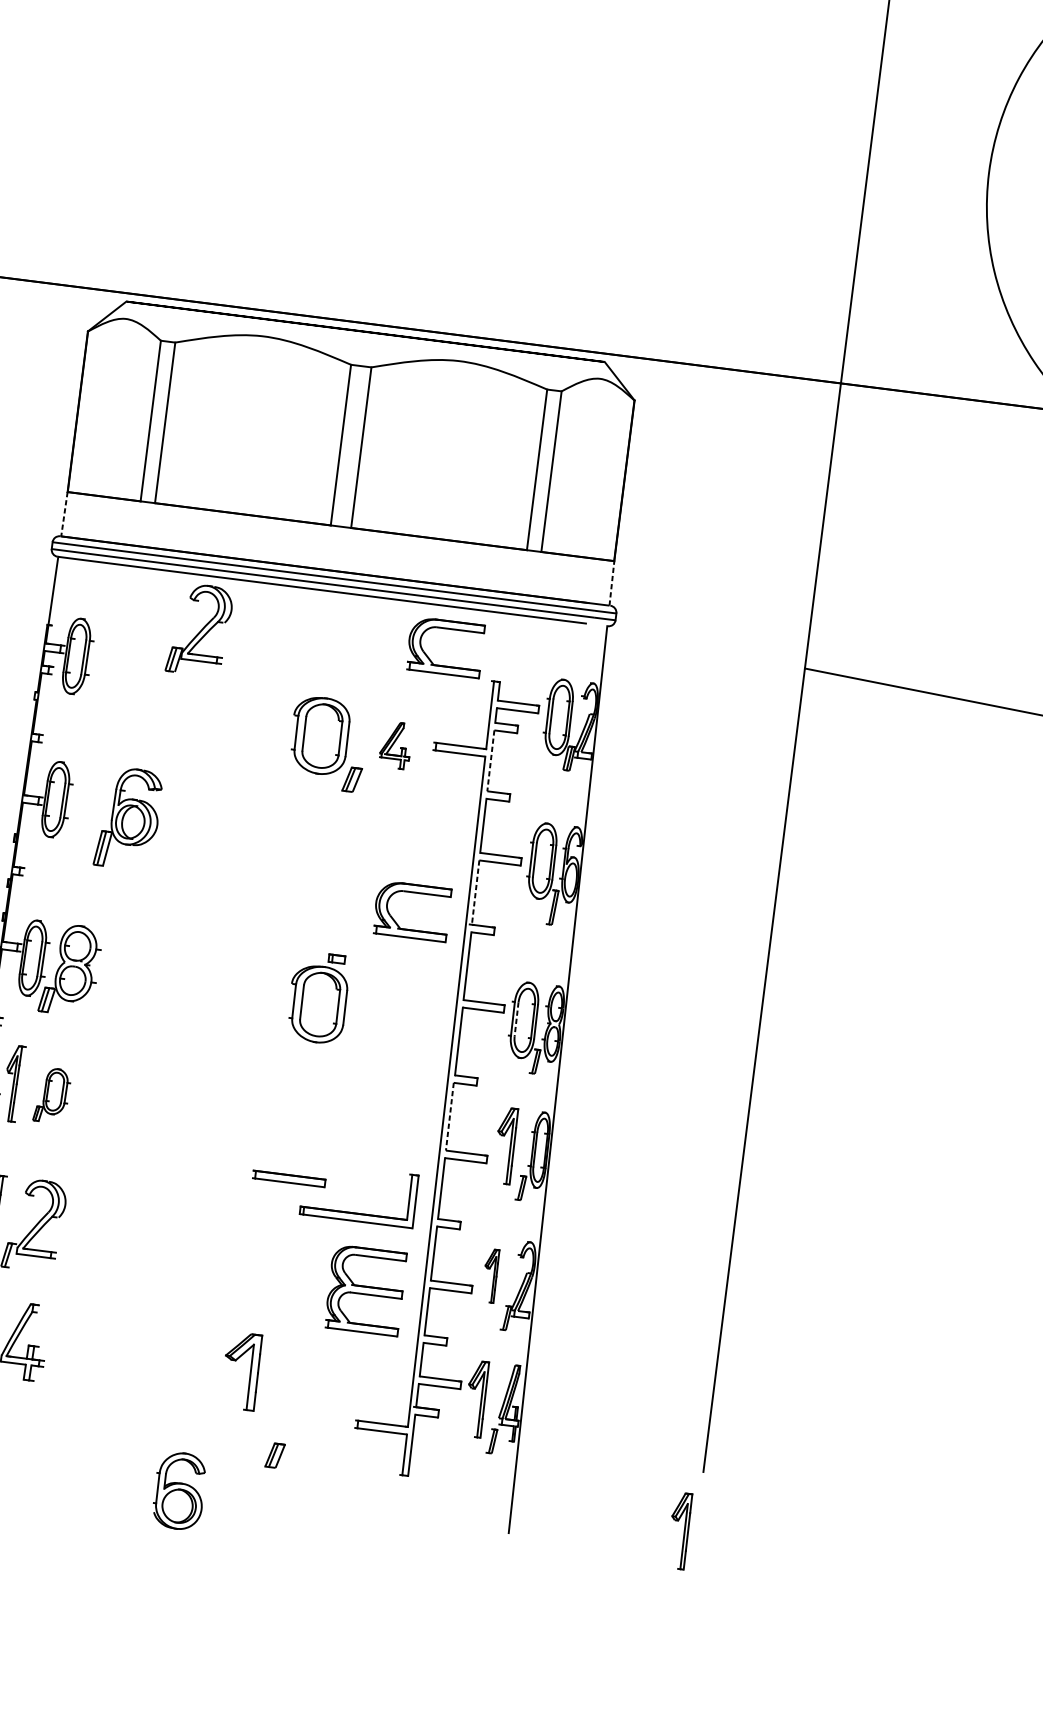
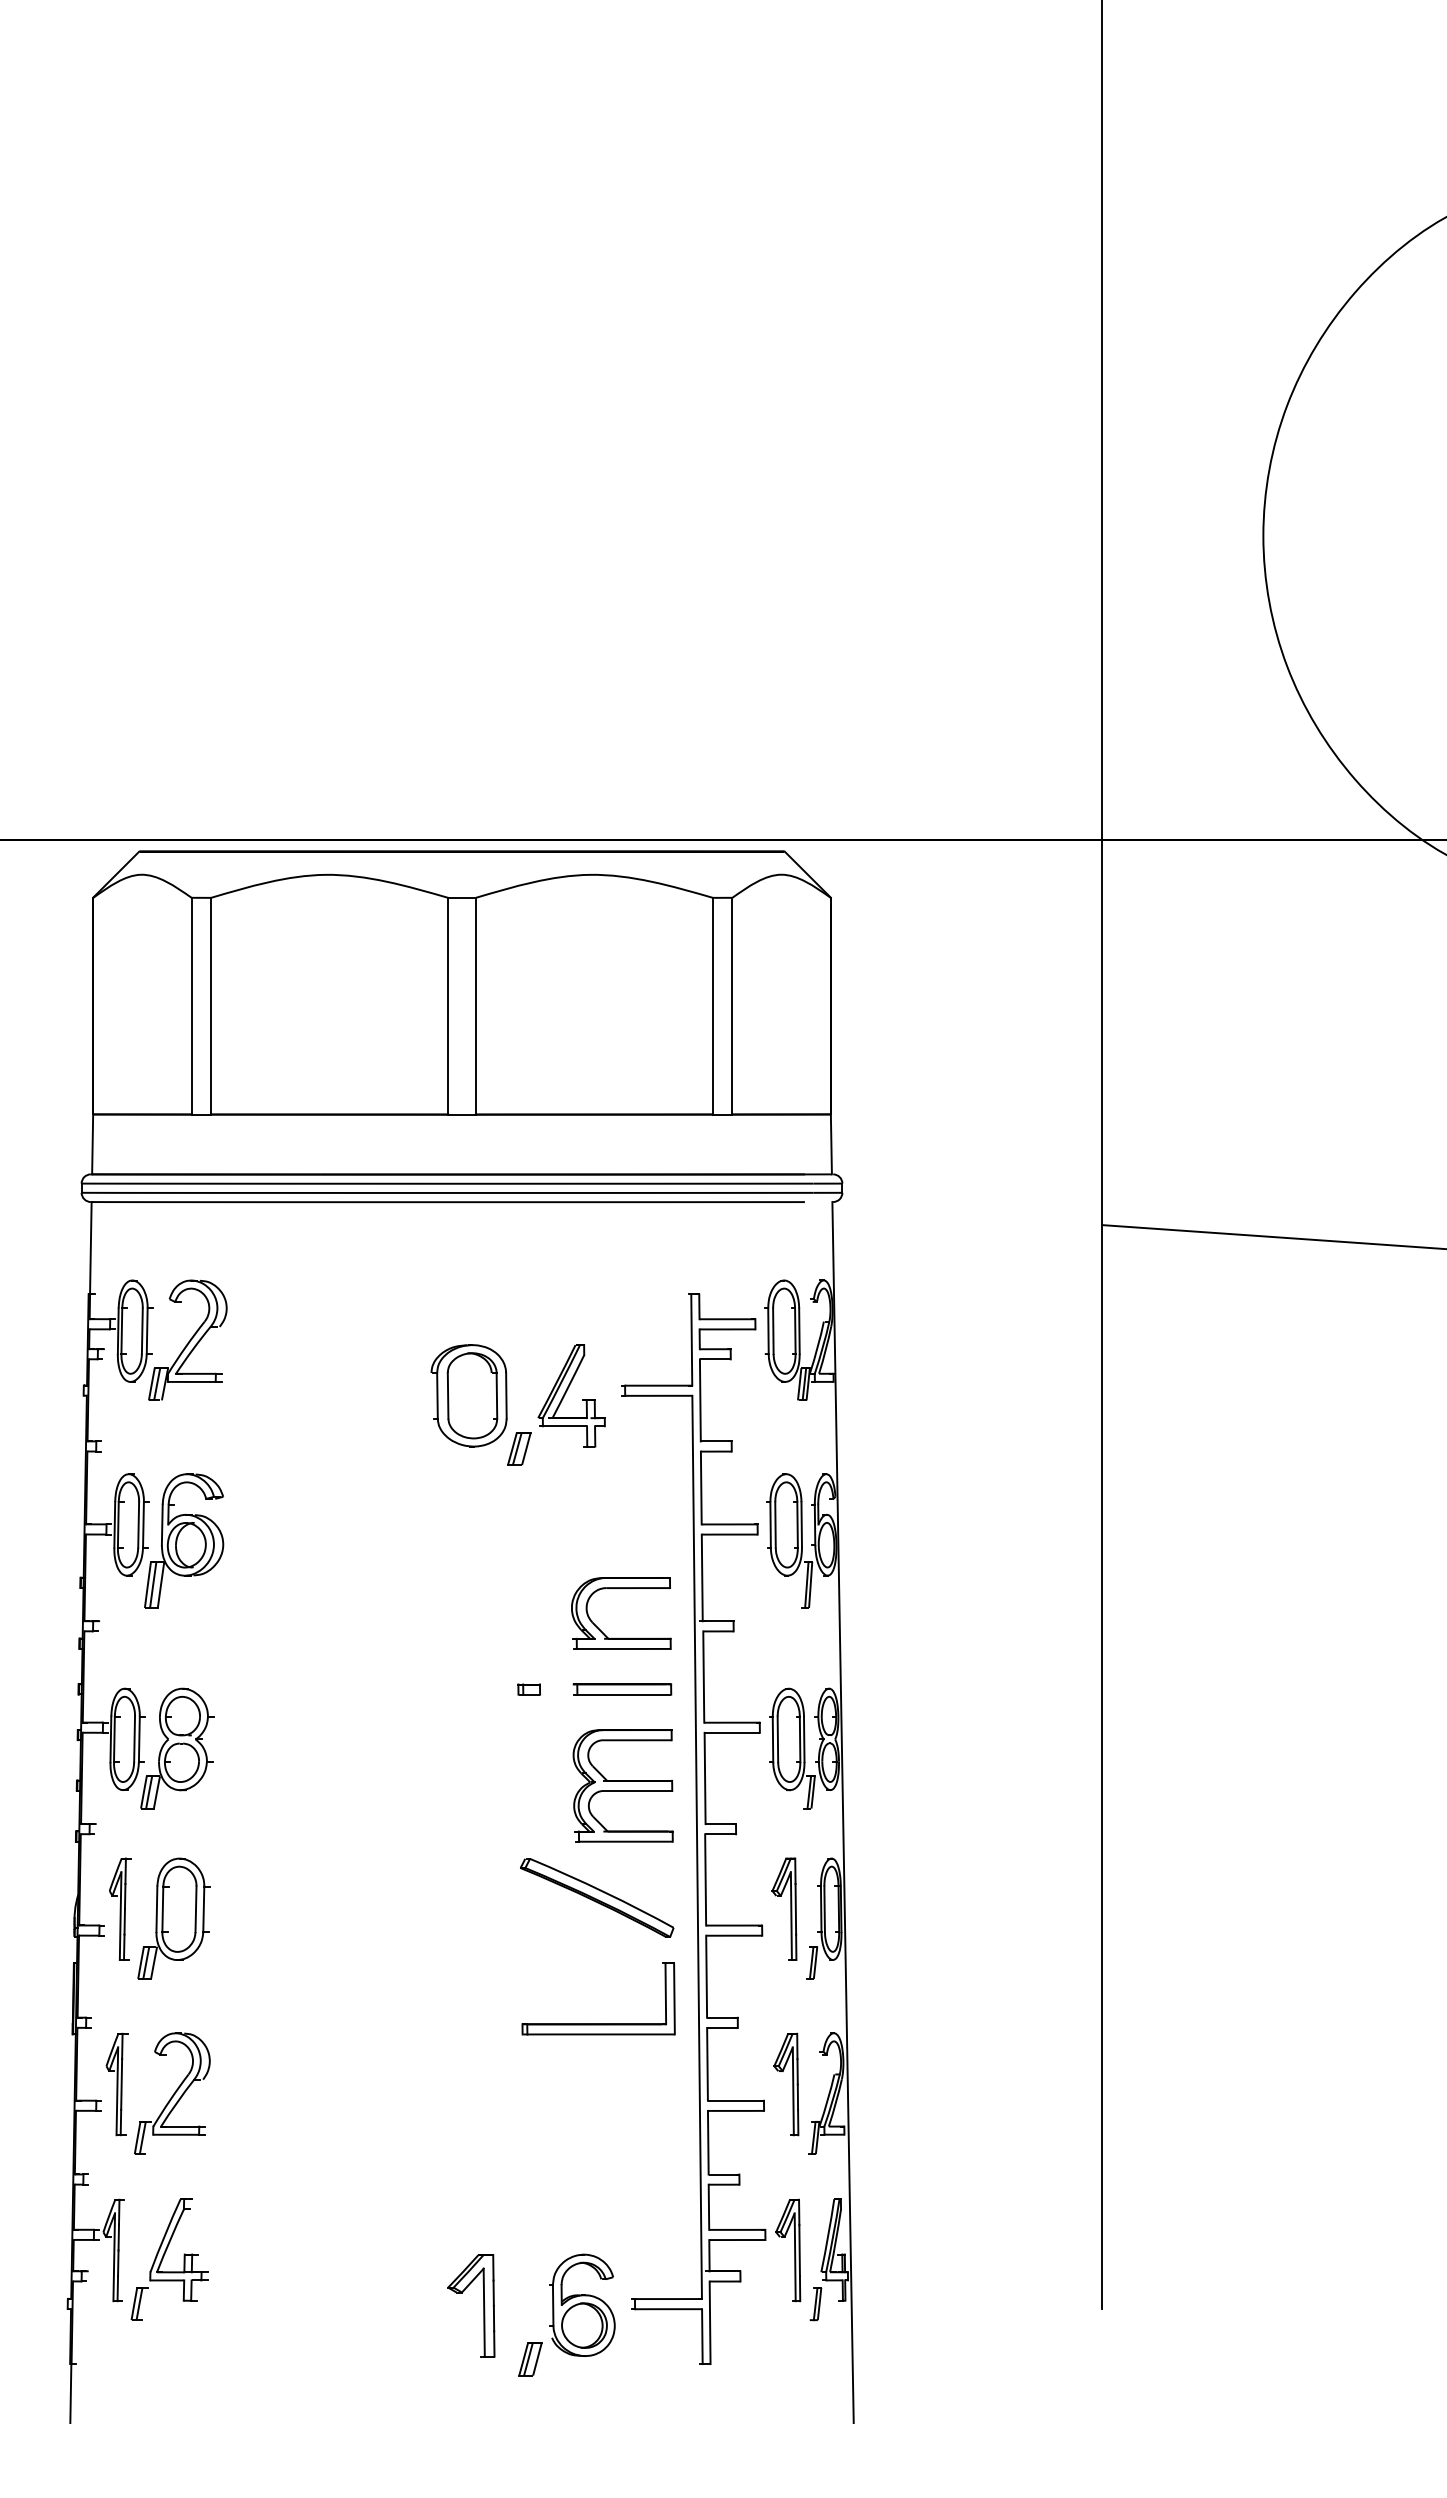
line: (64, 514) -> (92, 1144), dashed -> solid
line: (611, 583) -> (831, 1144), dashed -> solid
part: (199, 629) -> (187, 1339), moved
part: (443, 665) -> (621, 1281), removed
part: (395, 745) -> (571, 1395), size x1.67
line: (490, 760) -> (700, 1400), dashed -> solid
part: (129, 818) -> (184, 1540), moved
line: (475, 893) -> (702, 1578), dashed -> solid
part: (317, 1004) -> (510, 1752), removed
line: (516, 1019) -> (777, 1739), dashed -> solid
part: (51, 1095) -> (173, 1918), size x1.67
line: (449, 1116) -> (705, 1879), dashed -> solid
part: (368, 1119) -> (597, 1897), added
part: (289, 1178) -> (622, 1689), moved
part: (490, 1275) -> (786, 2084), size x1.43
part: (365, 1290) -> (622, 1785), moved
part: (250, 1372) -> (483, 2305), moved
part: (179, 1490) -> (582, 2304), moved
part: (679, 1530) -> (1080, 2391), removed

